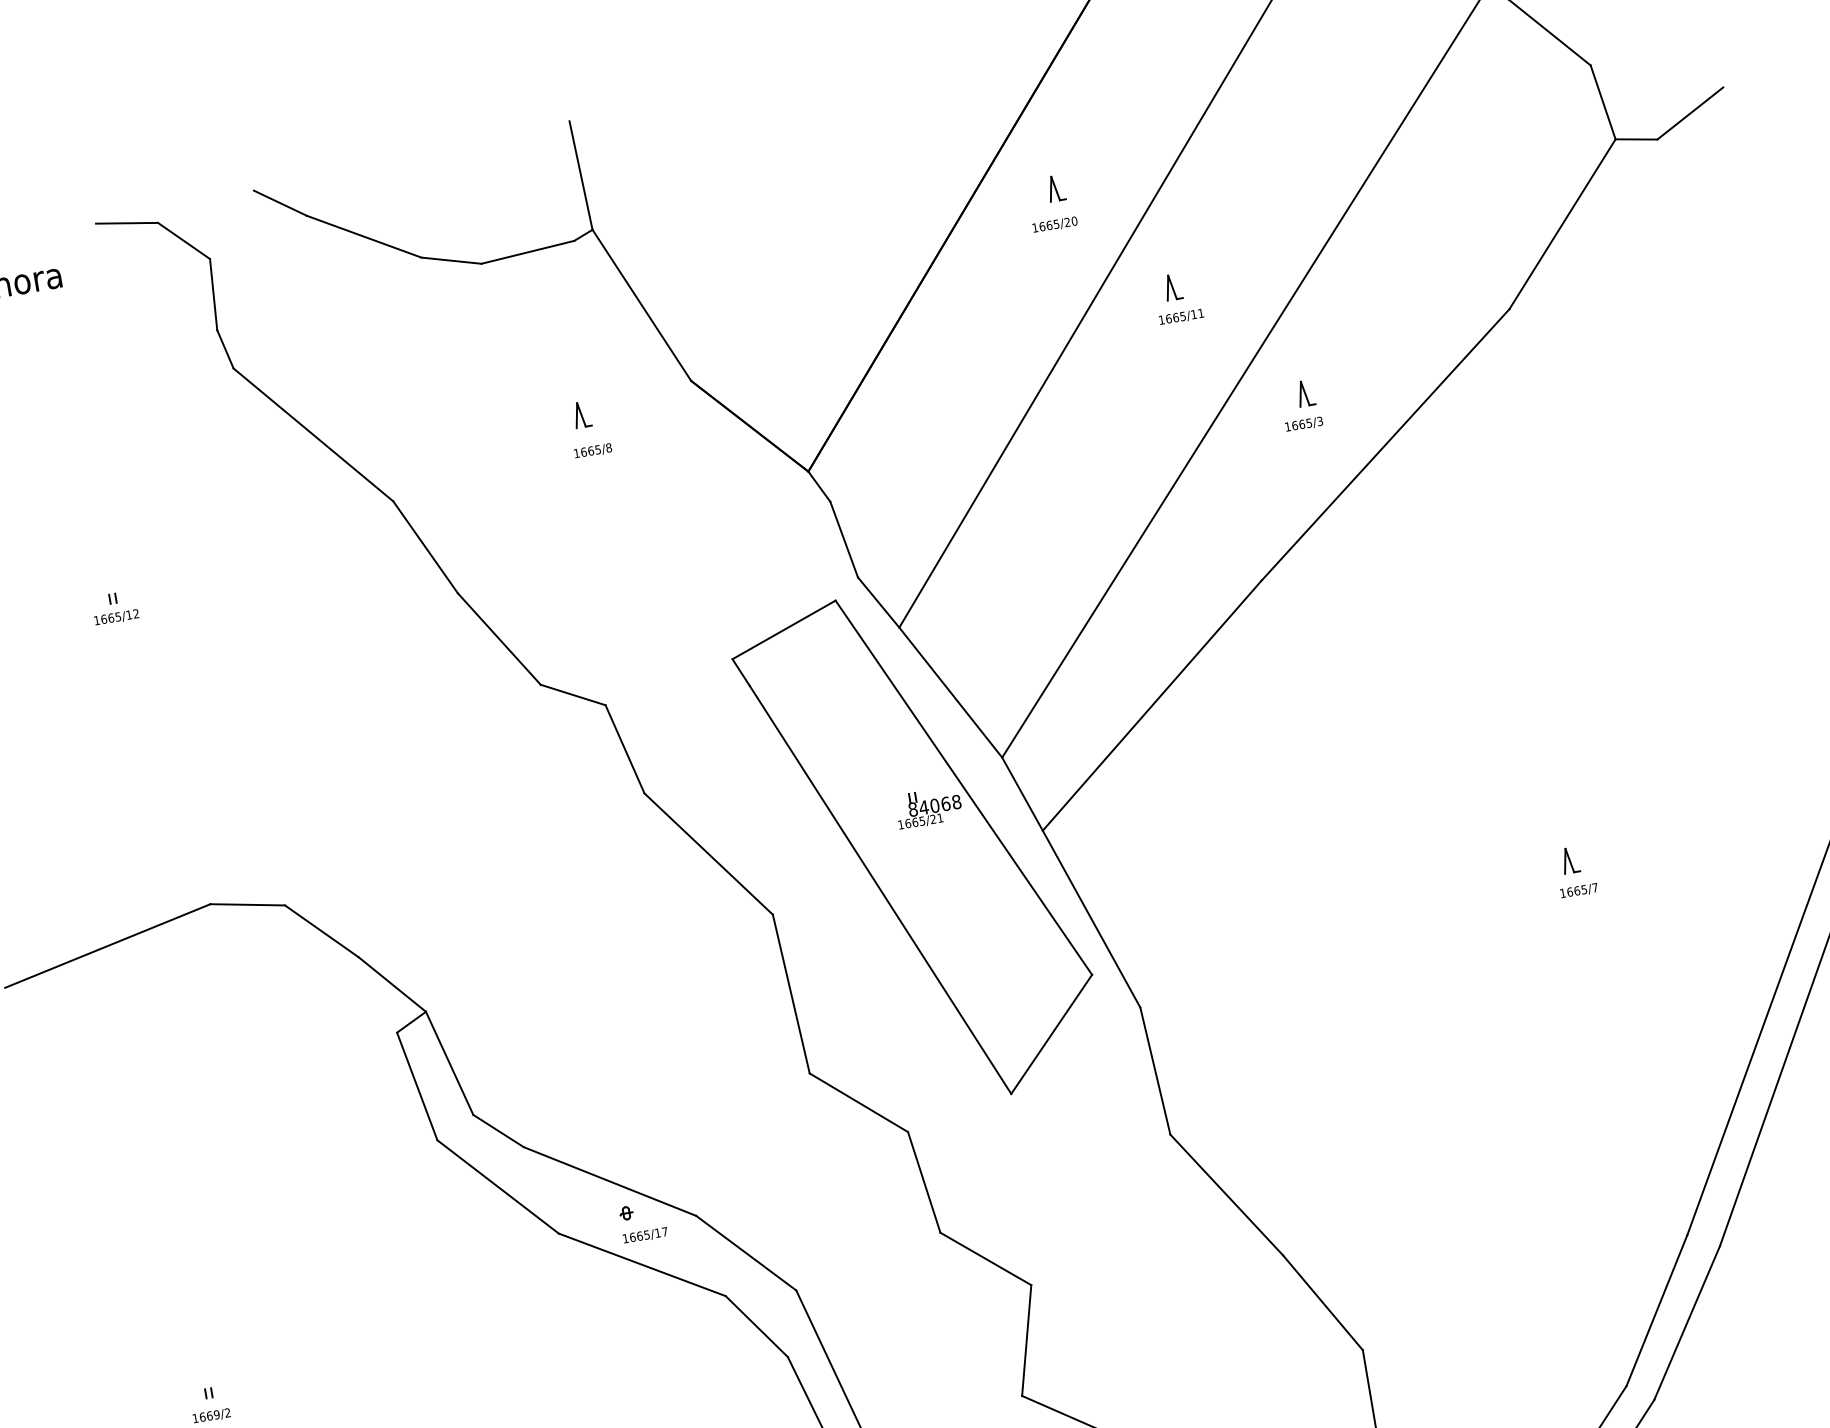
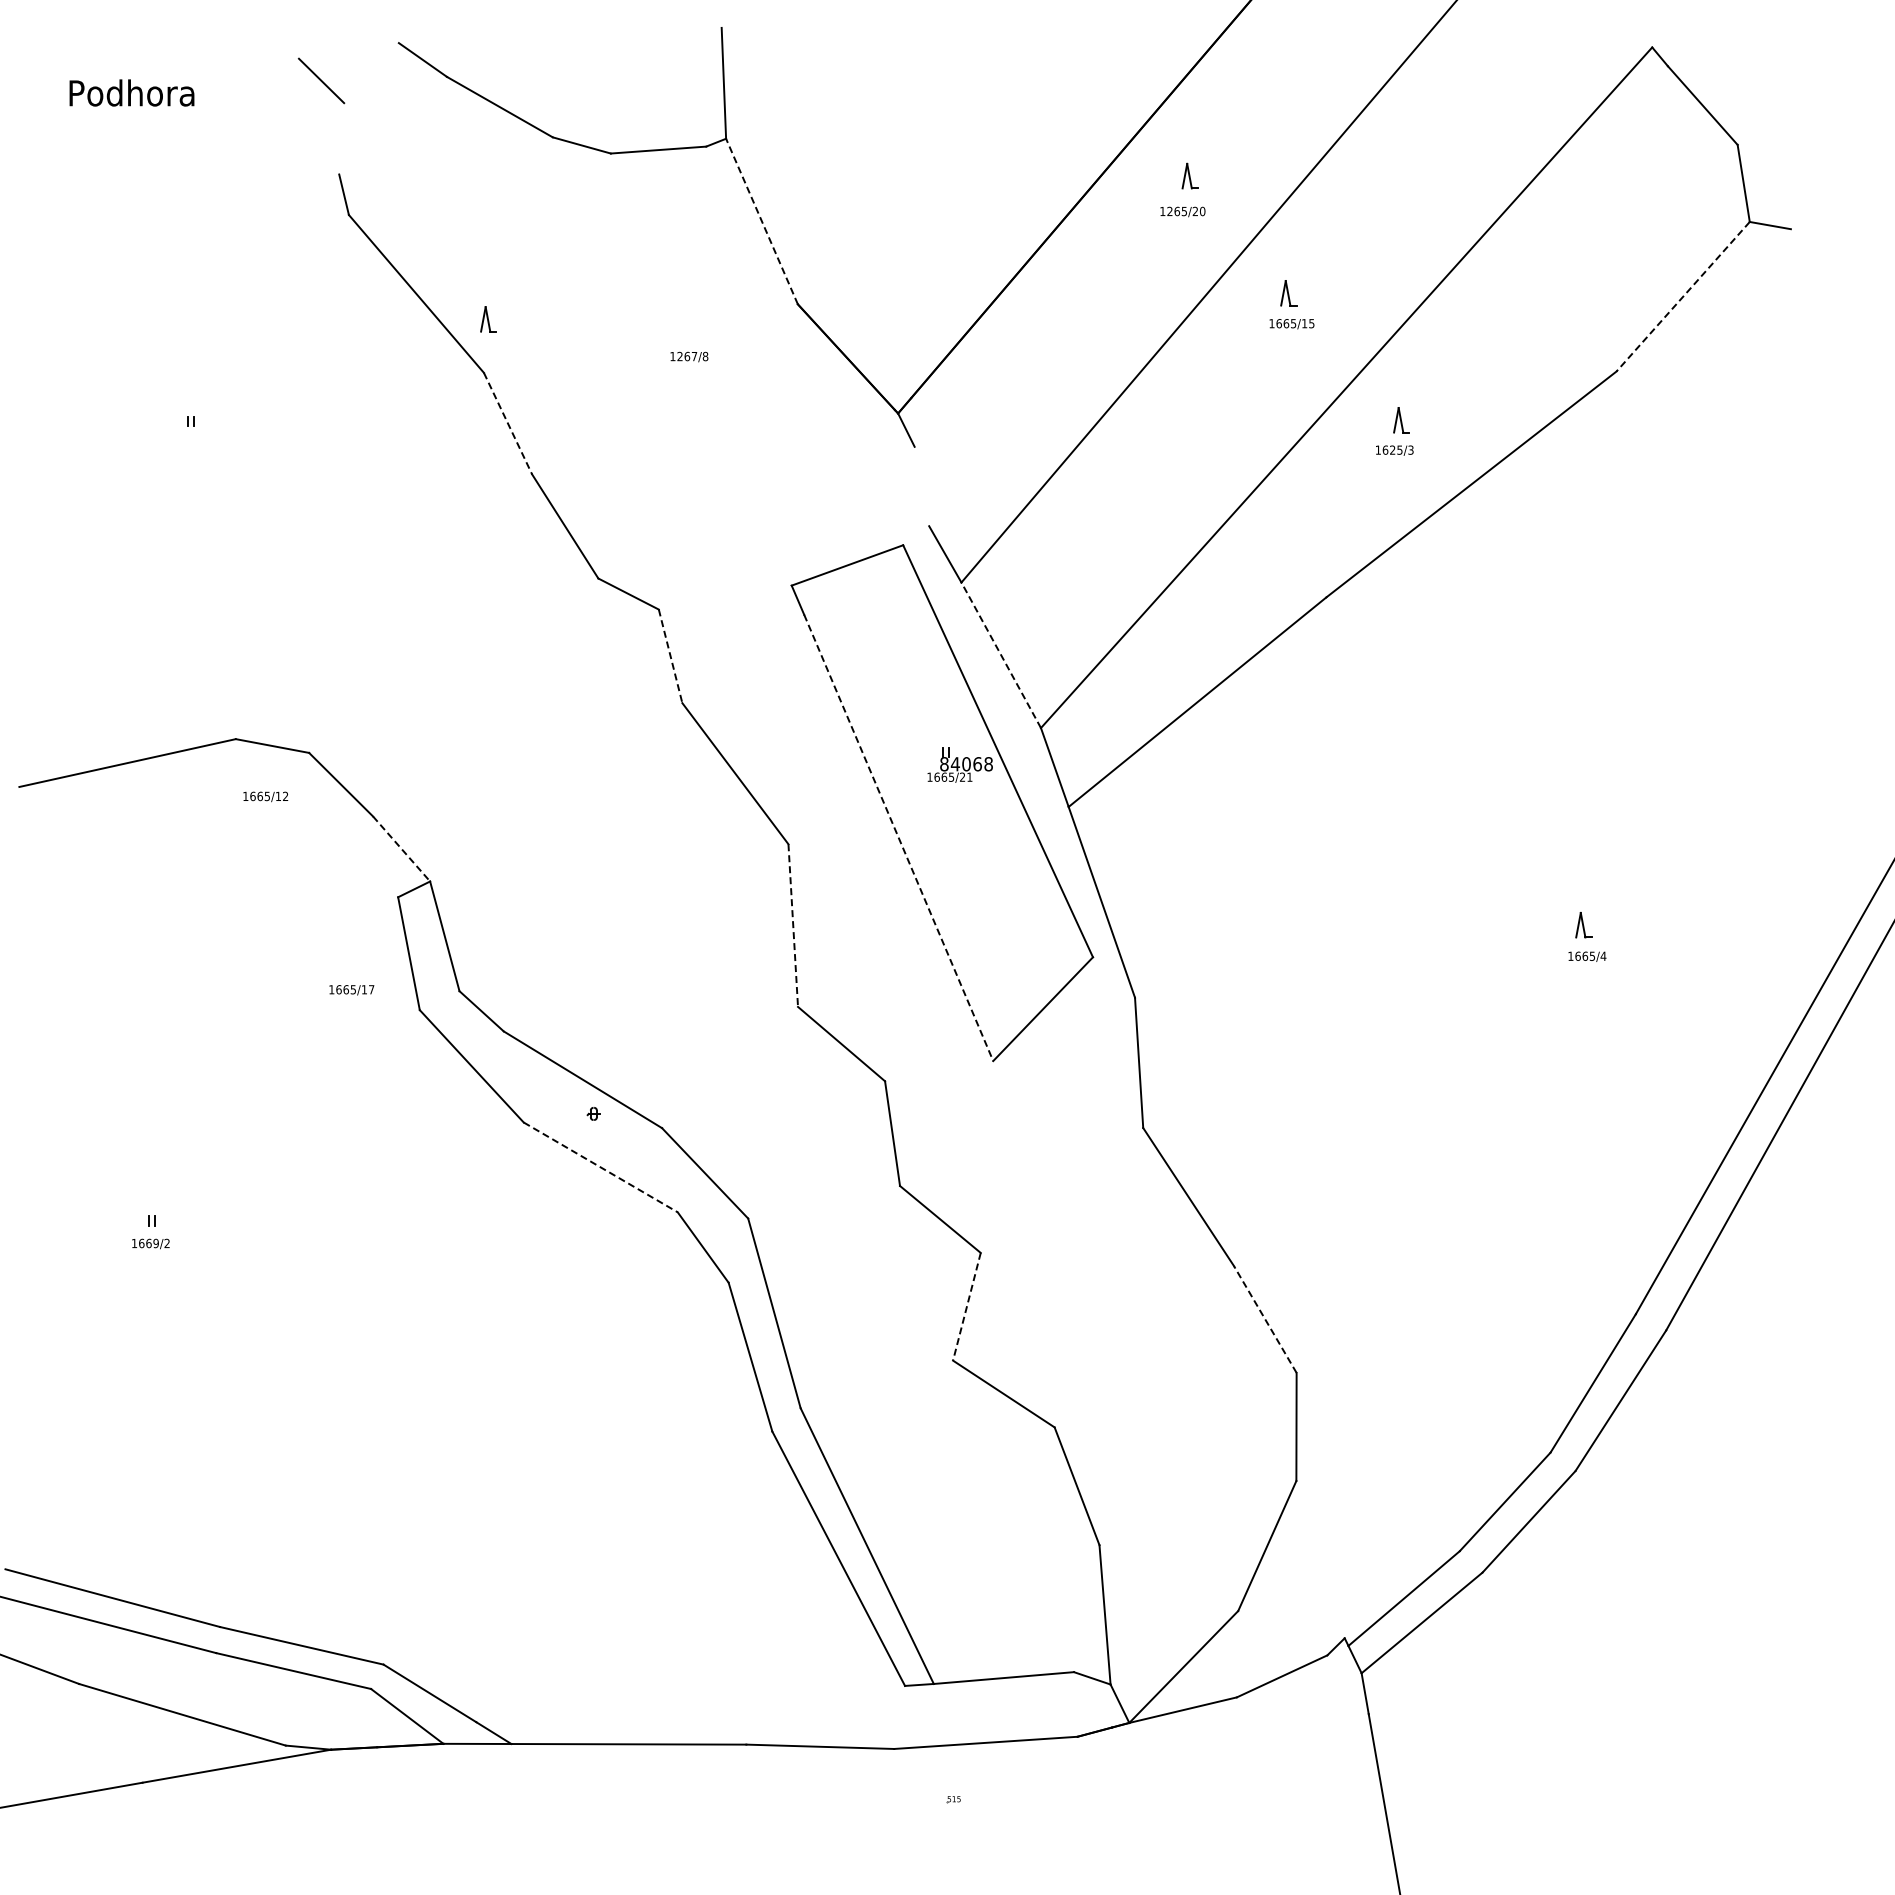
line: (1689, 112) -> (1827, 208), removed
line: (126, 223) -> (267, 53), removed
line: (1562, 225) -> (1682, 297), solid -> dashed
text: (1041, 226) -> (1169, 211), 1665/20 -> 1265/20
line: (213, 294) -> (341, 138), removed
line: (641, 305) -> (761, 221), solid -> dashed
text: (1200, 313) -> (1311, 323), 1665/11 -> 1665/15
part: (581, 414) -> (488, 319), moved
text: (1301, 423) -> (1392, 449), 1665/3 -> 1625/3
text: (591, 450) -> (687, 356), 1665/8 -> 1267/8
line: (843, 539) -> (921, 486), removed
line: (426, 548) -> (508, 424), solid -> dashed
text: (116, 617) -> (265, 796), moved
line: (951, 692) -> (1001, 655), solid -> dashed
line: (624, 749) -> (670, 656), solid -> dashed
text: (1595, 887) -> (1603, 955), 1665/7 -> 1665/4
line: (880, 890) -> (898, 838), solid -> dashed
line: (392, 985) -> (401, 849), solid -> dashed
line: (791, 994) -> (793, 926), solid -> dashed
text: (645, 1236) -> (351, 990), moved
line: (643, 1264) -> (601, 1167), solid -> dashed
line: (1323, 1302) -> (1265, 1319), solid -> dashed
line: (1026, 1340) -> (966, 1306), solid -> dashed

